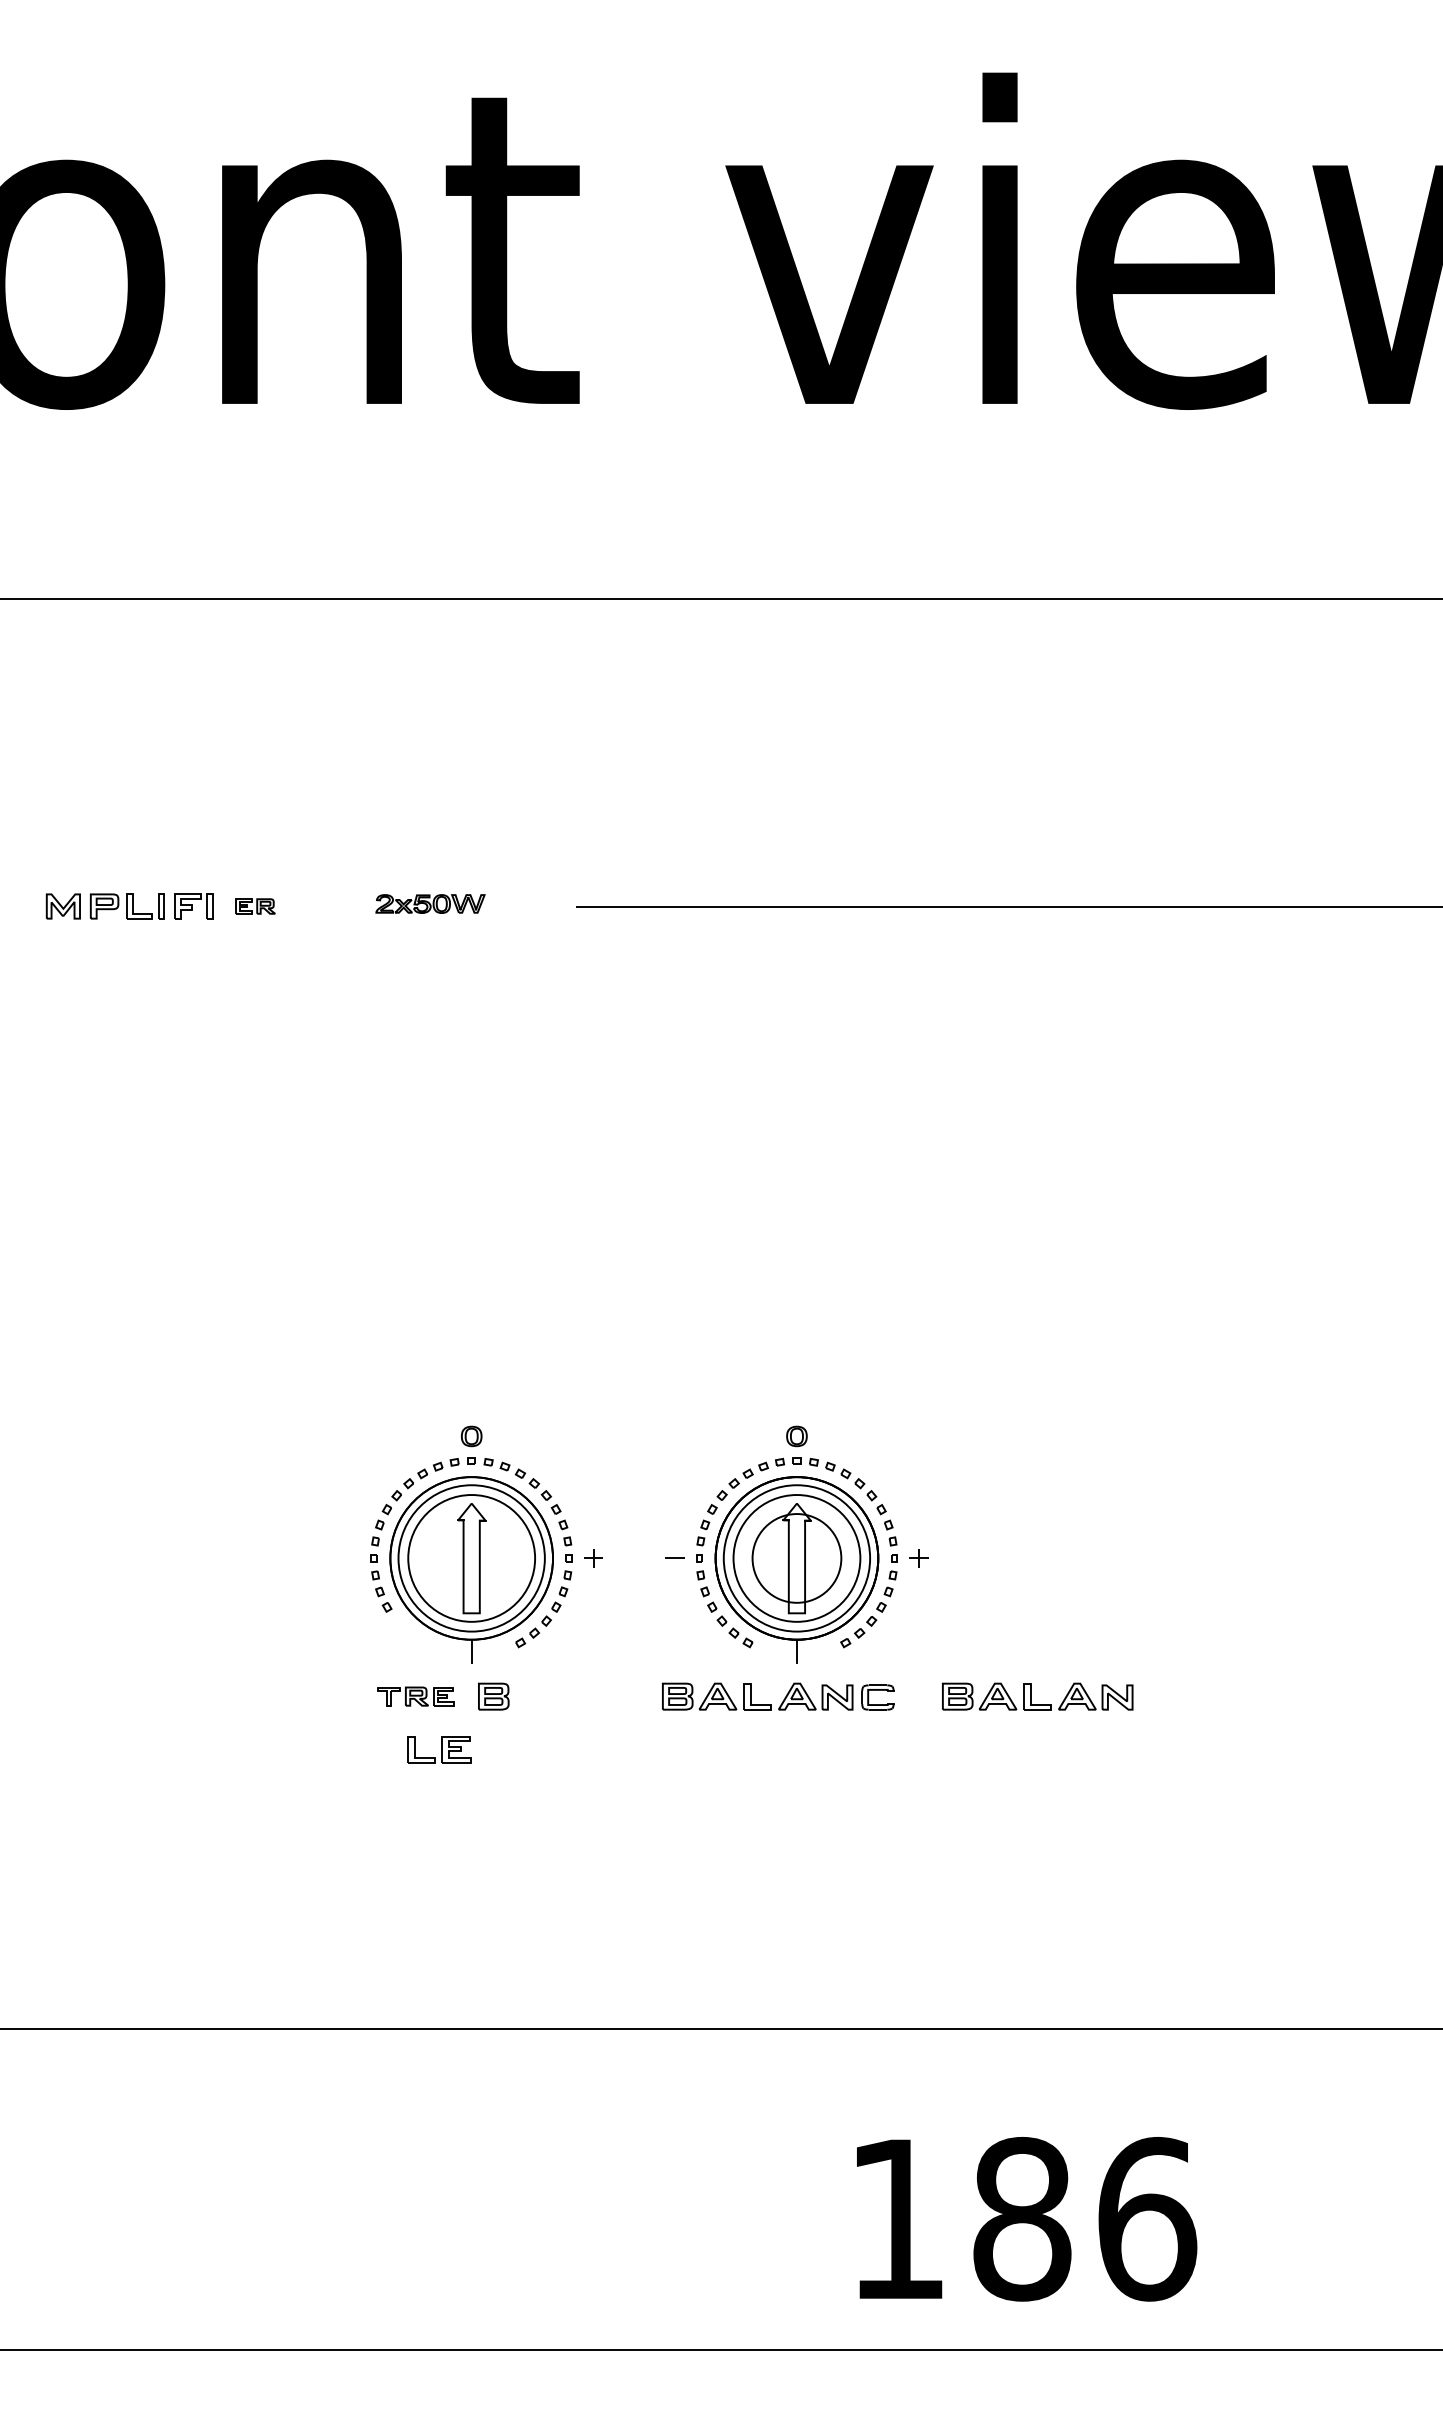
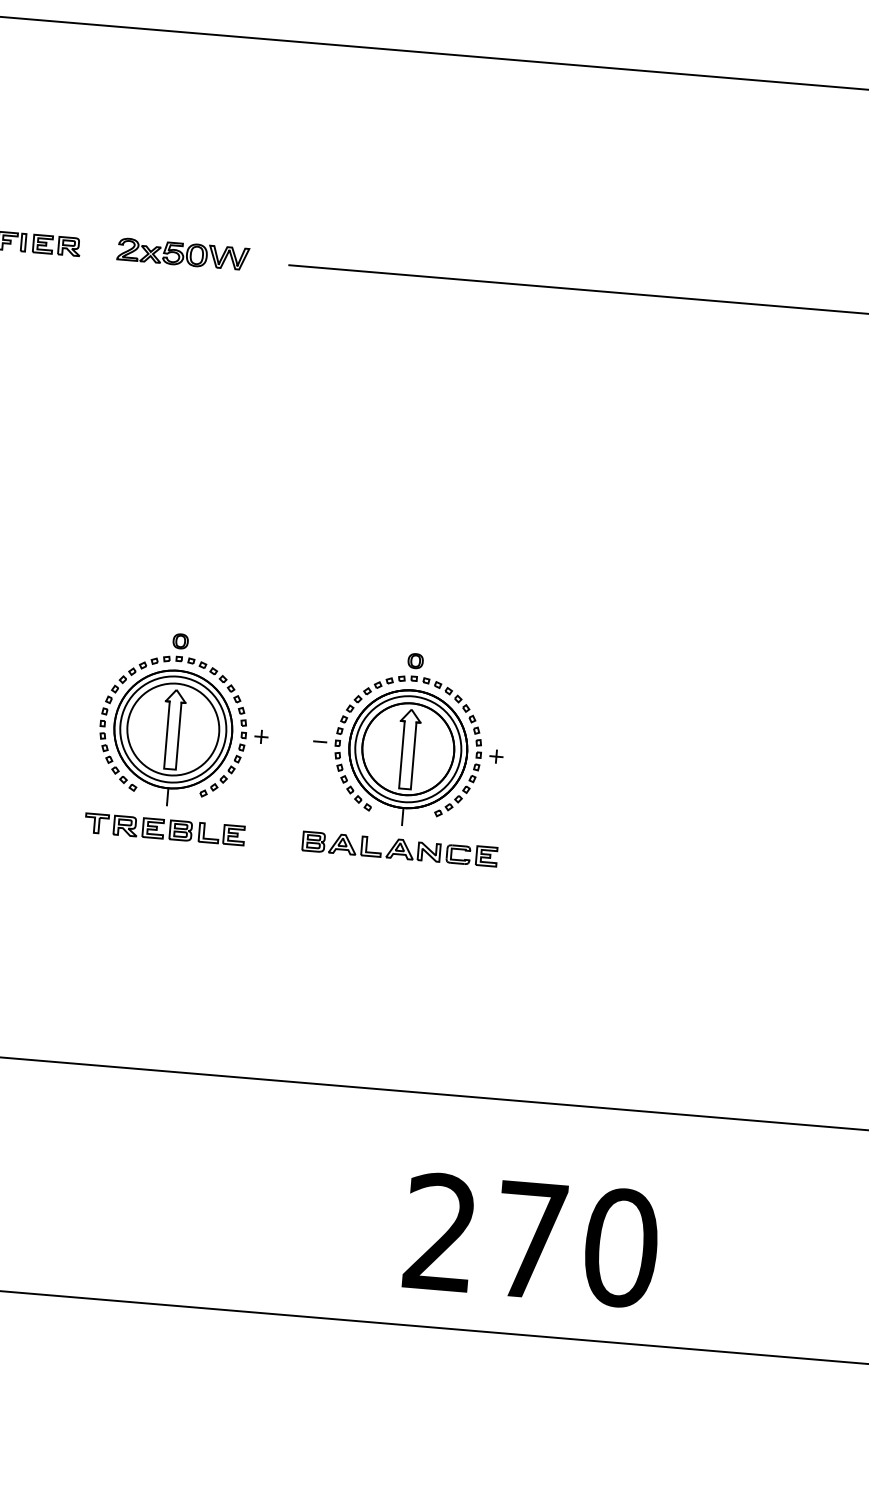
part: (430, 903) -> (183, 253), size x1.67
part: (255, 906) -> (56, 245), size x1.67
circle: (796, 1558) -> (407, 749), size x1.43
part: (409, 1632) -> (123, 779), added
part: (415, 1696) -> (124, 825), size x1.43
part: (916, 1696) -> (486, 856), added
part: (1037, 1696) -> (573, 863), removed
part: (439, 1749) -> (221, 834), moved
text: (1023, 2218) -> (531, 1239), 186 -> 270

